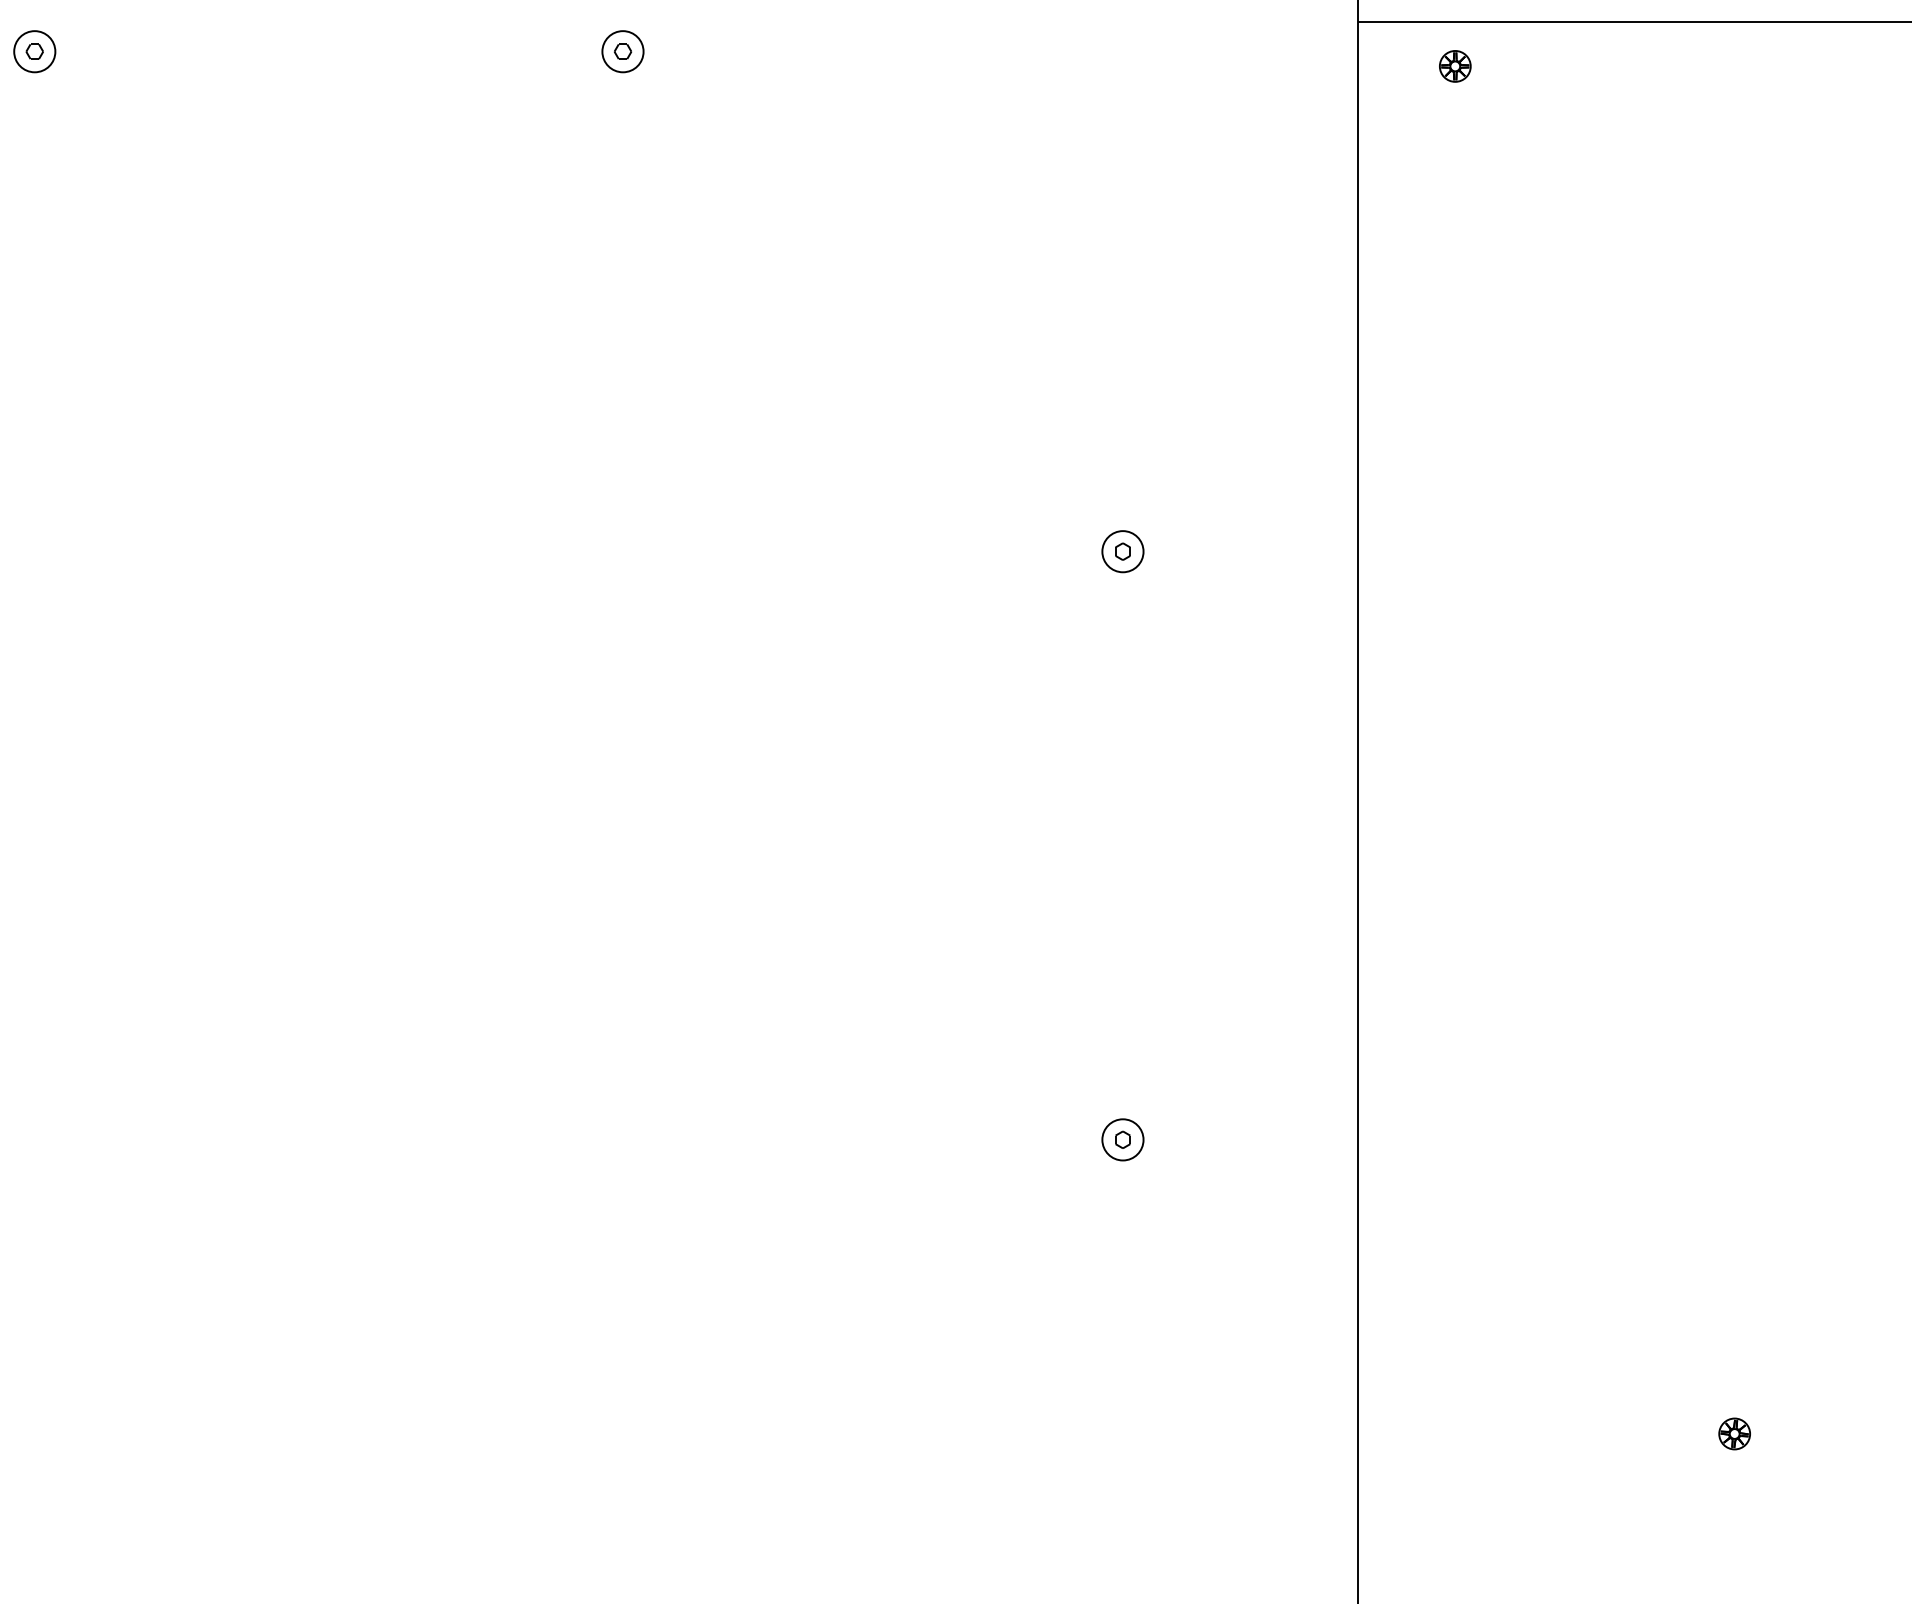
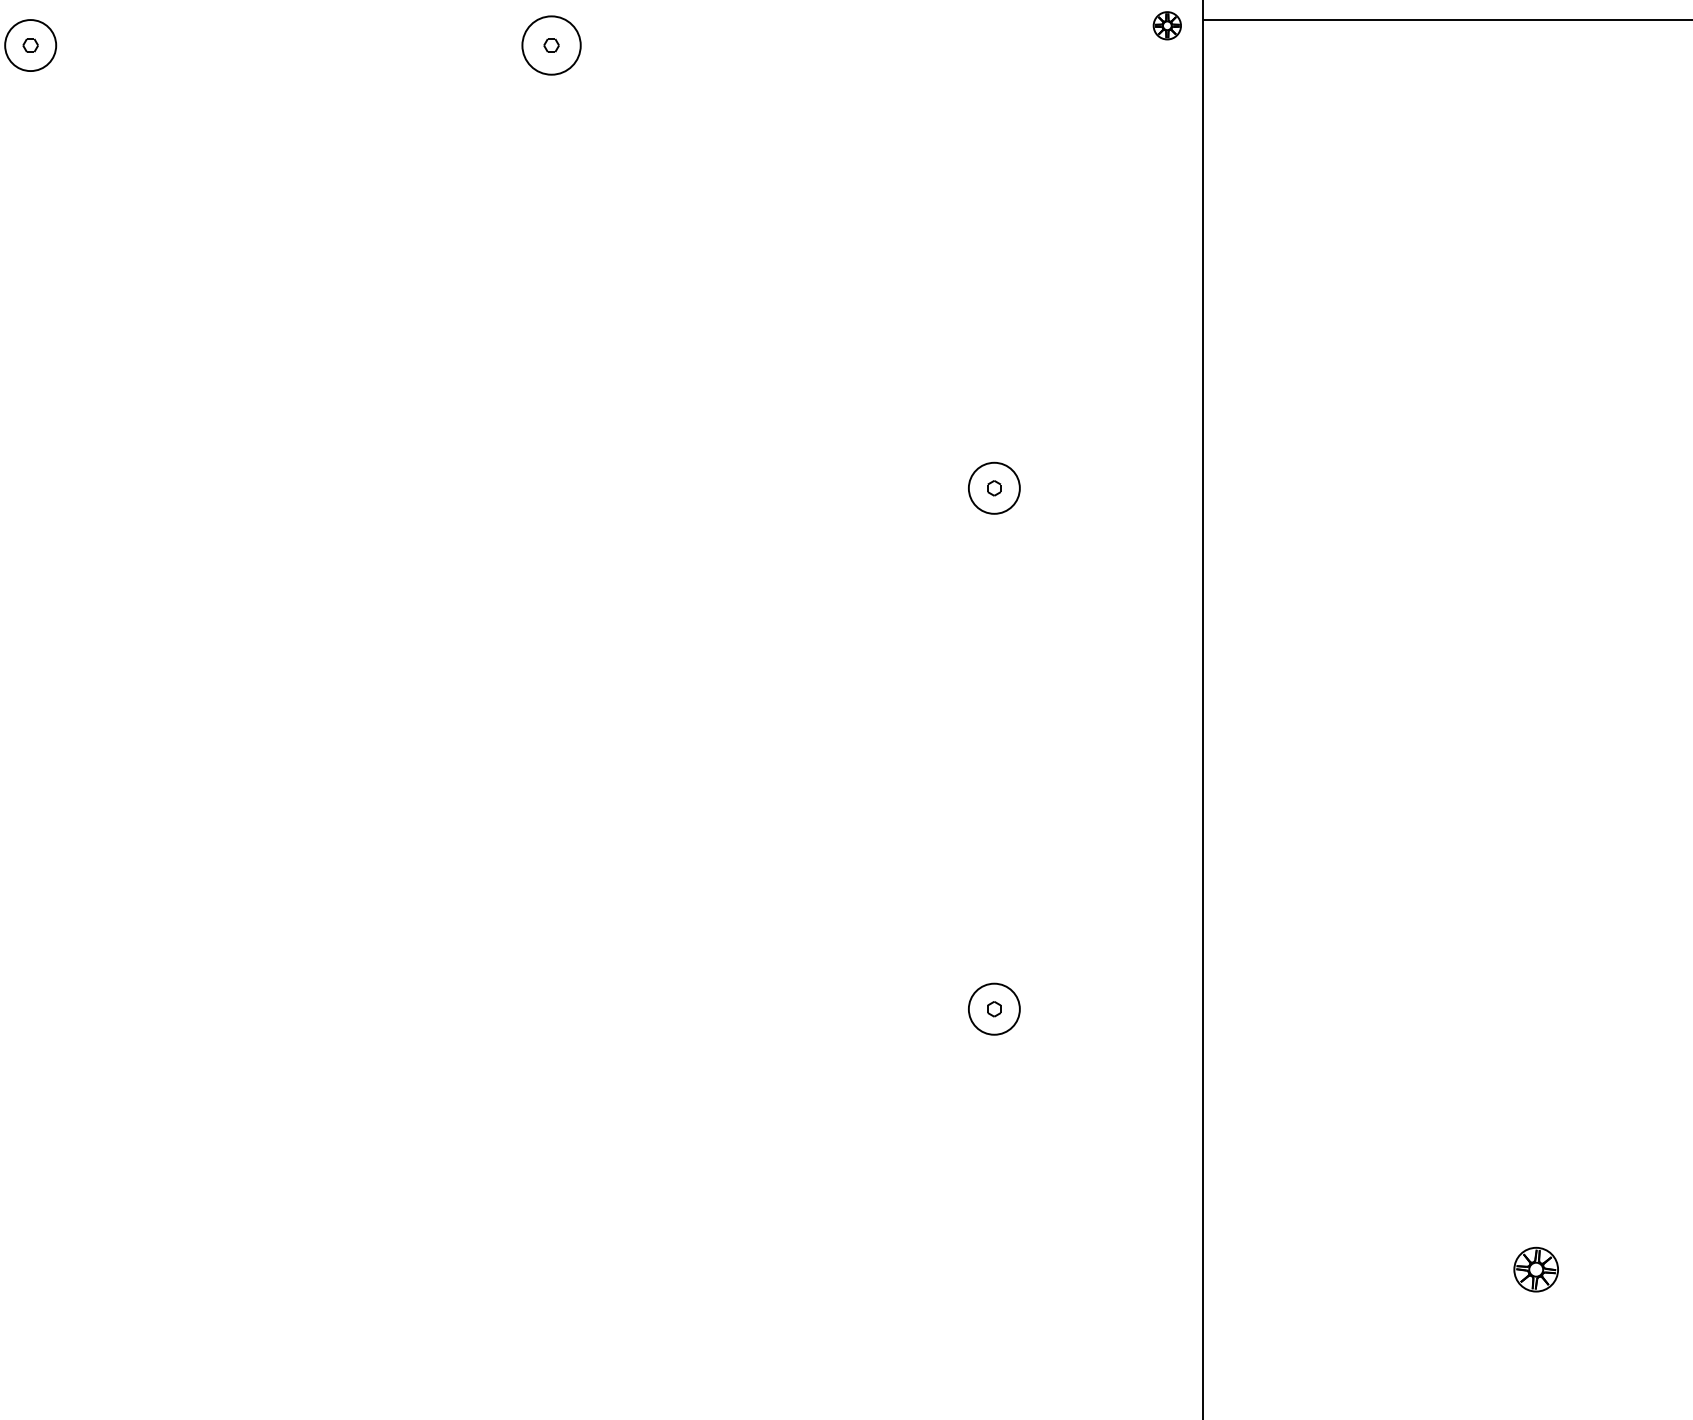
circle: (34, 51) -> (30, 45), size x1.4
circle: (622, 51) -> (551, 45), size x1.6
part: (1455, 66) -> (1167, 25), moved
circle: (1122, 551) -> (993, 488), size x1.4
circle: (1122, 1139) -> (993, 1008), size x1.4
part: (1734, 1433) -> (1535, 1269), size x1.6

